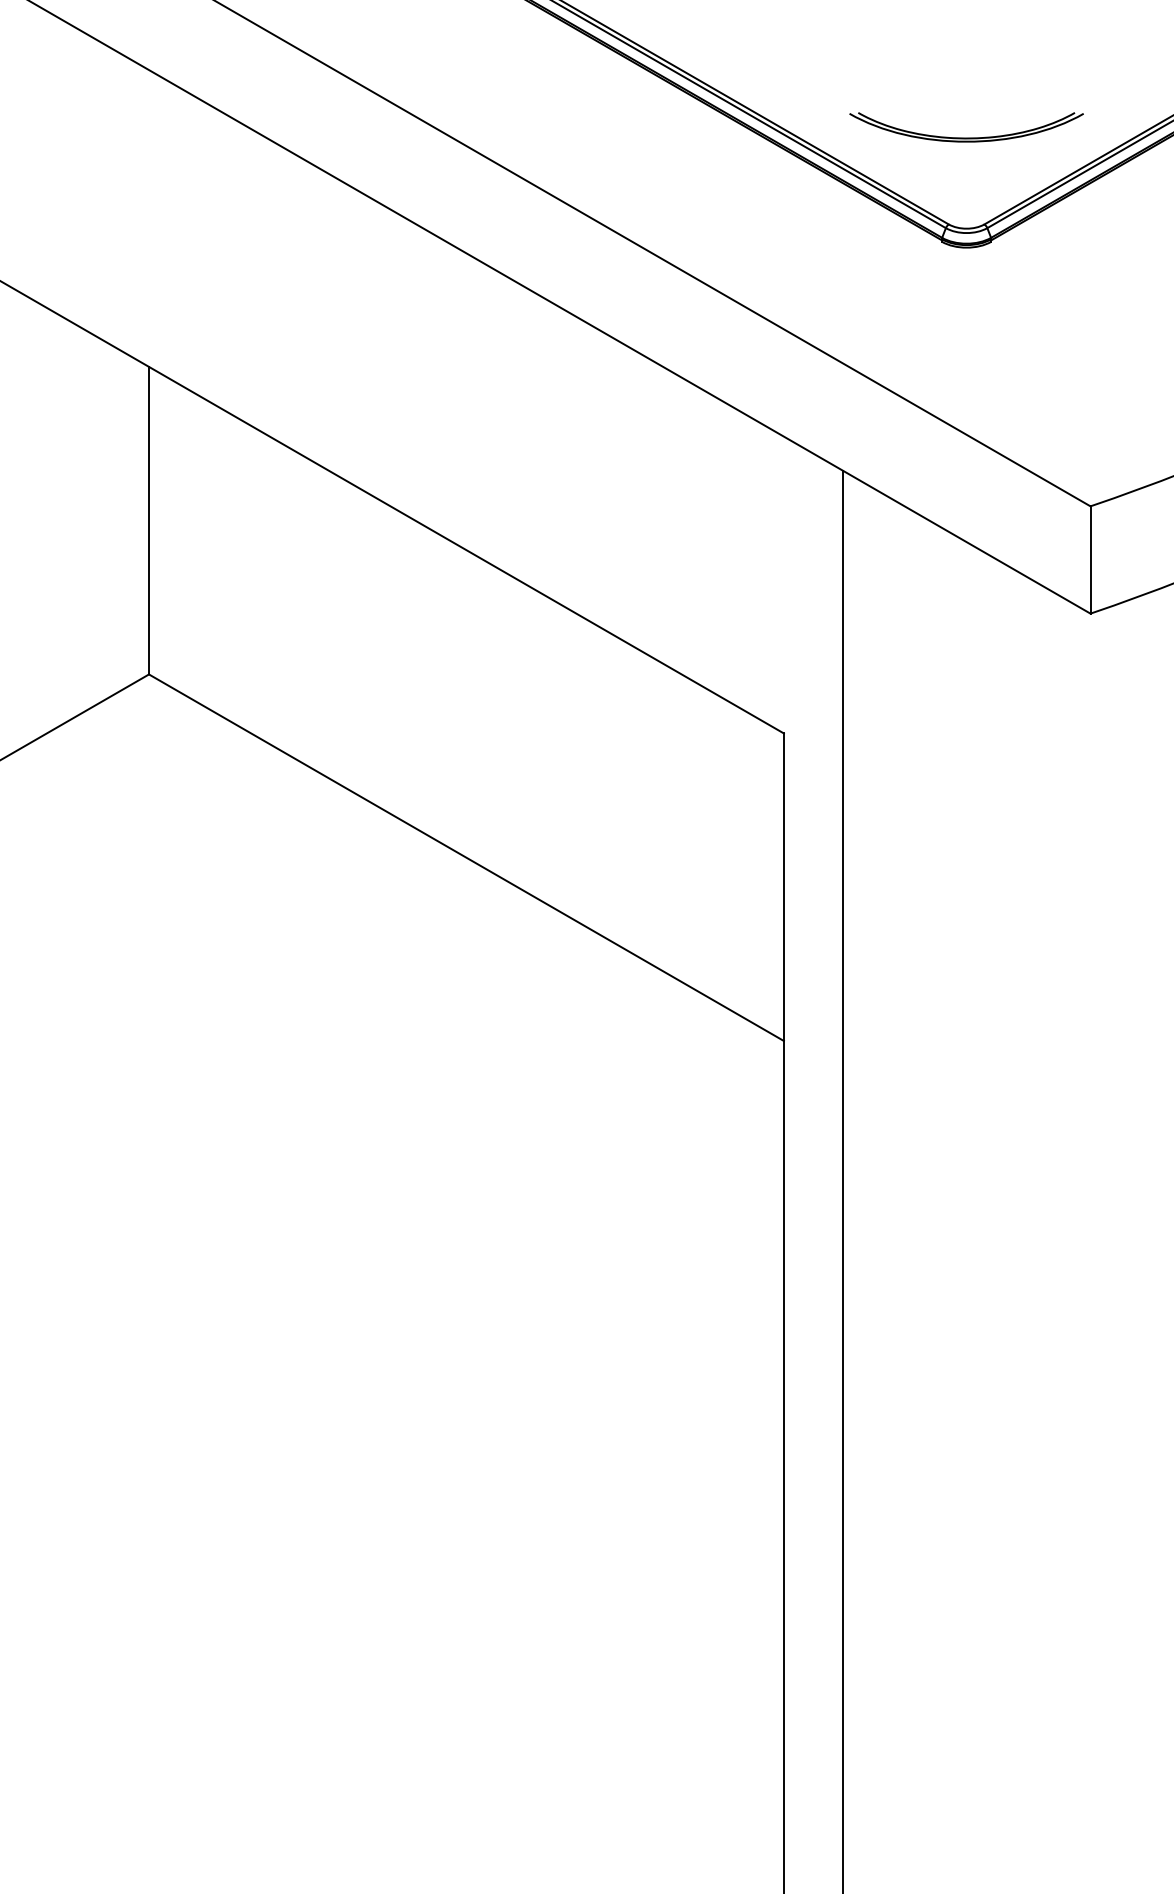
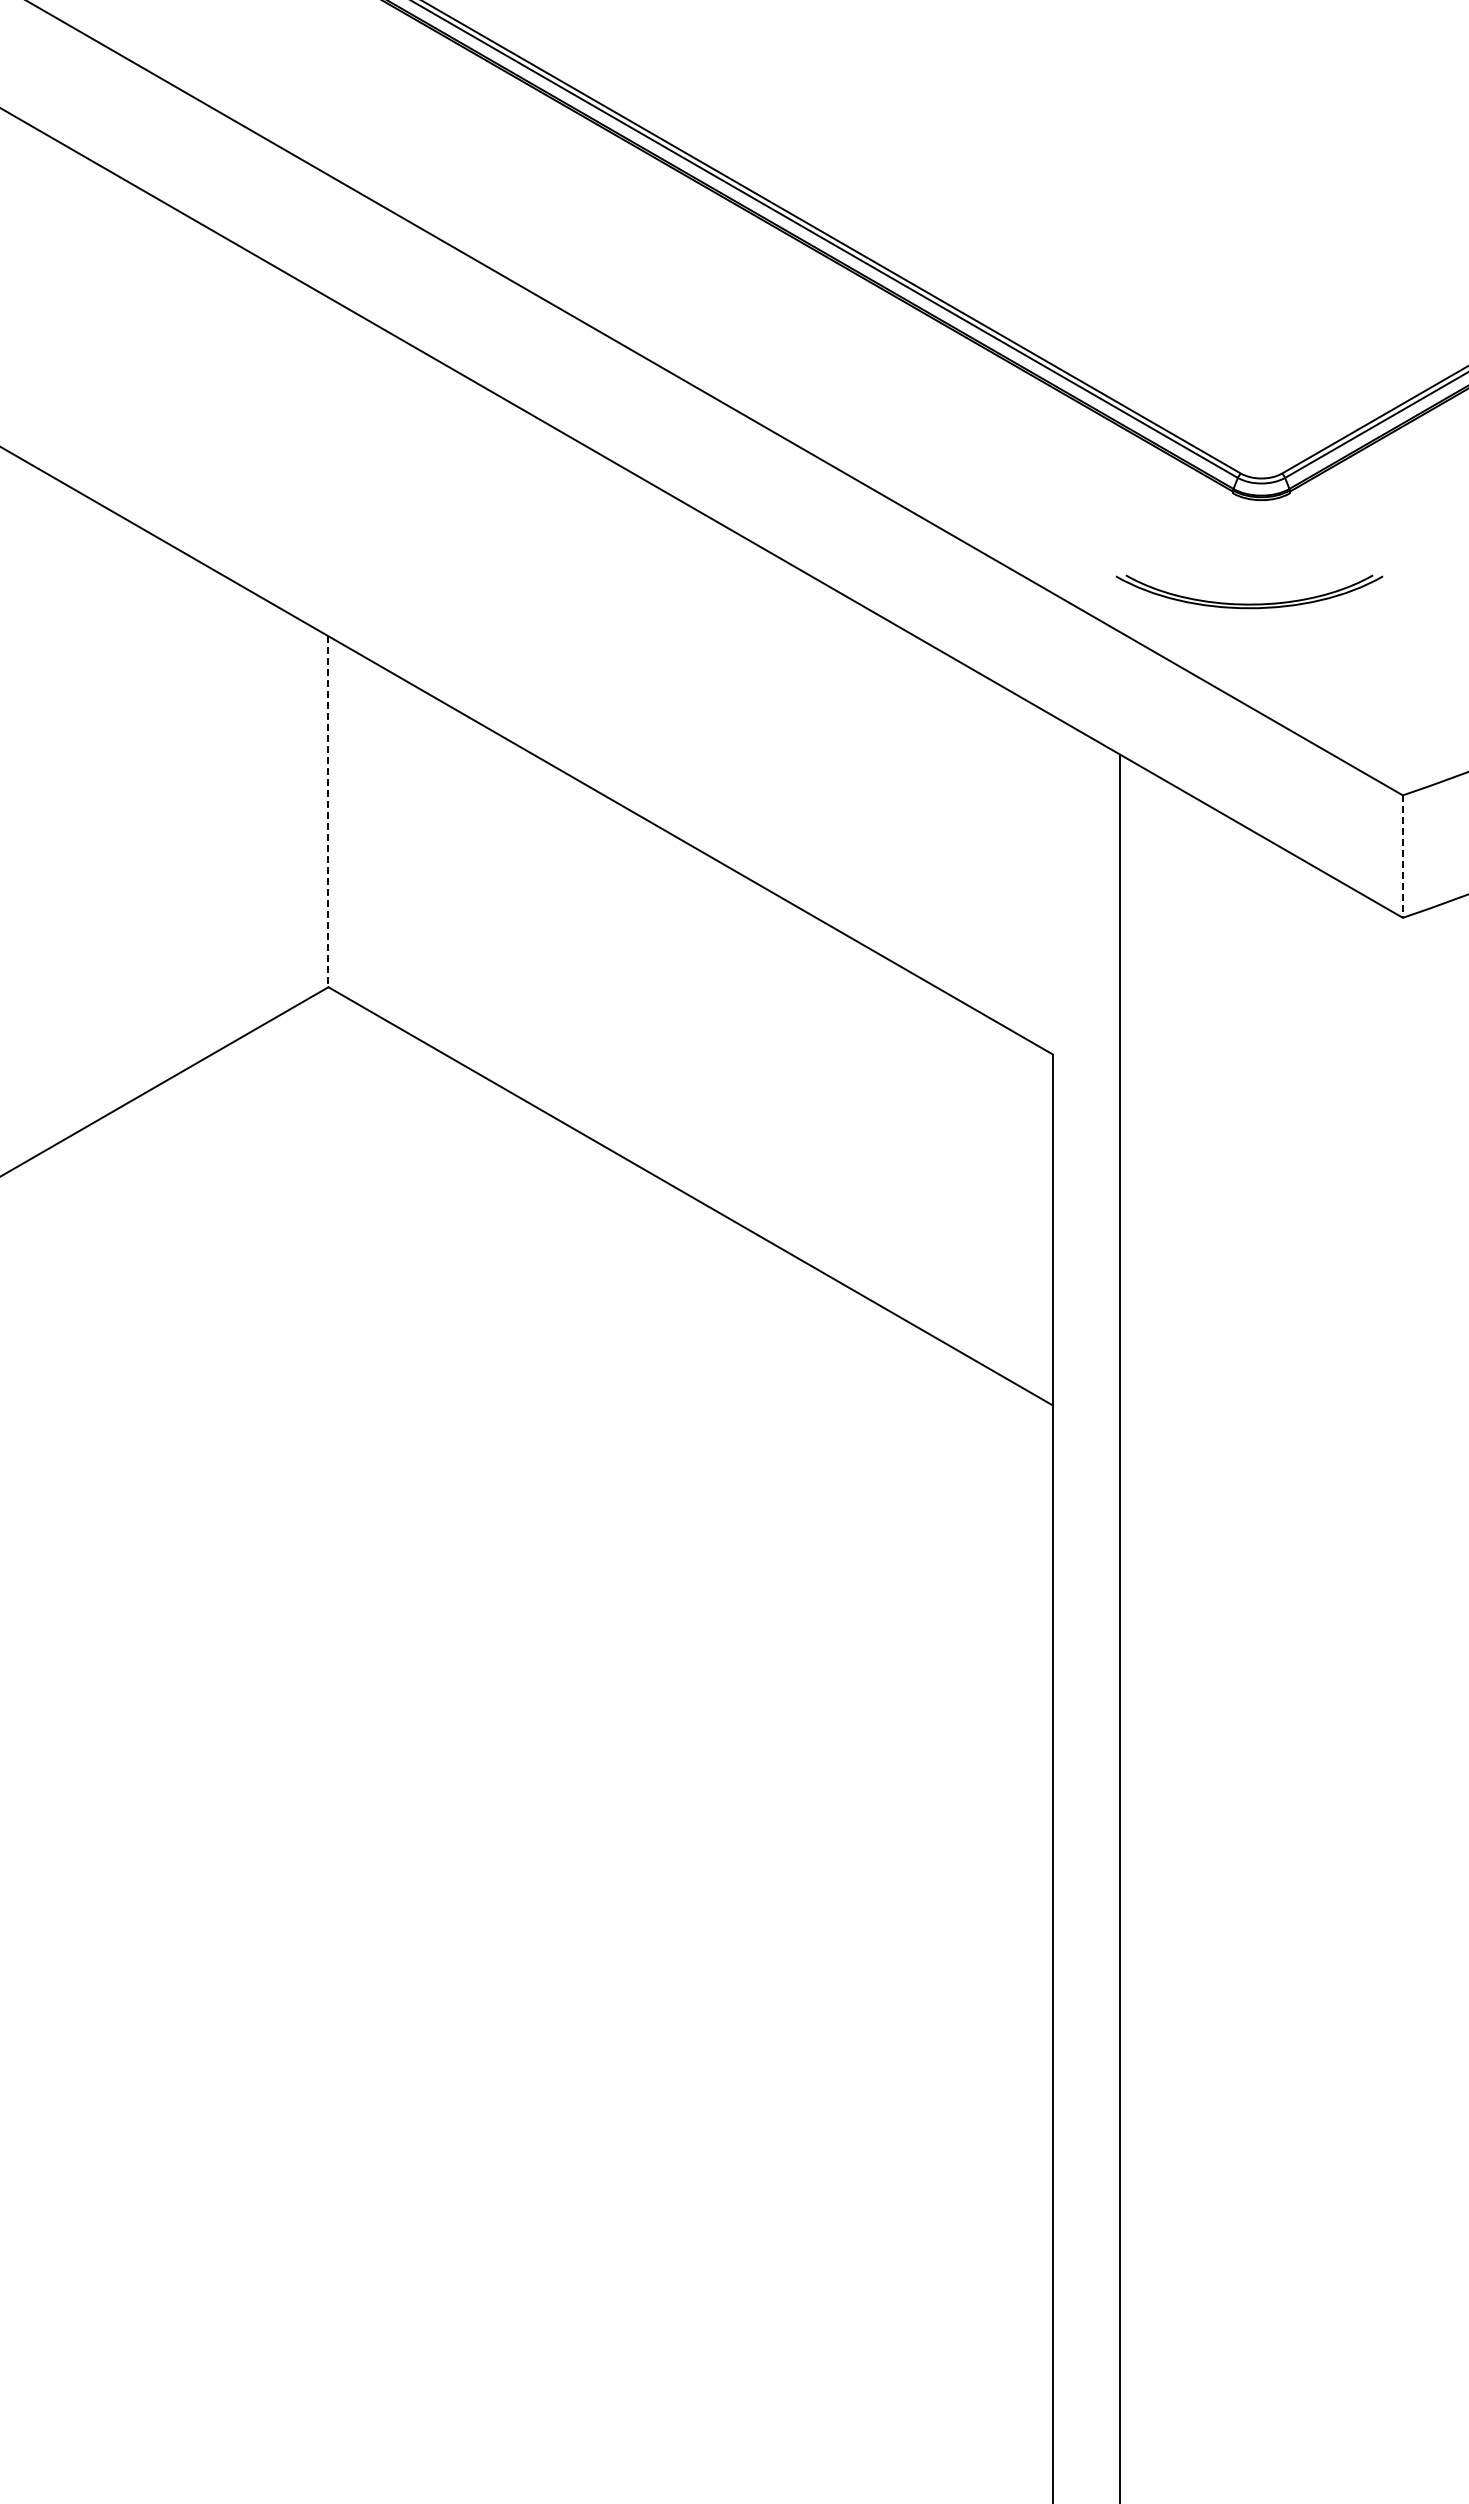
part: (966, 137) -> (1249, 603), moved
line: (149, 521) -> (328, 812), solid -> dashed
line: (1090, 560) -> (1402, 857), solid -> dashed

